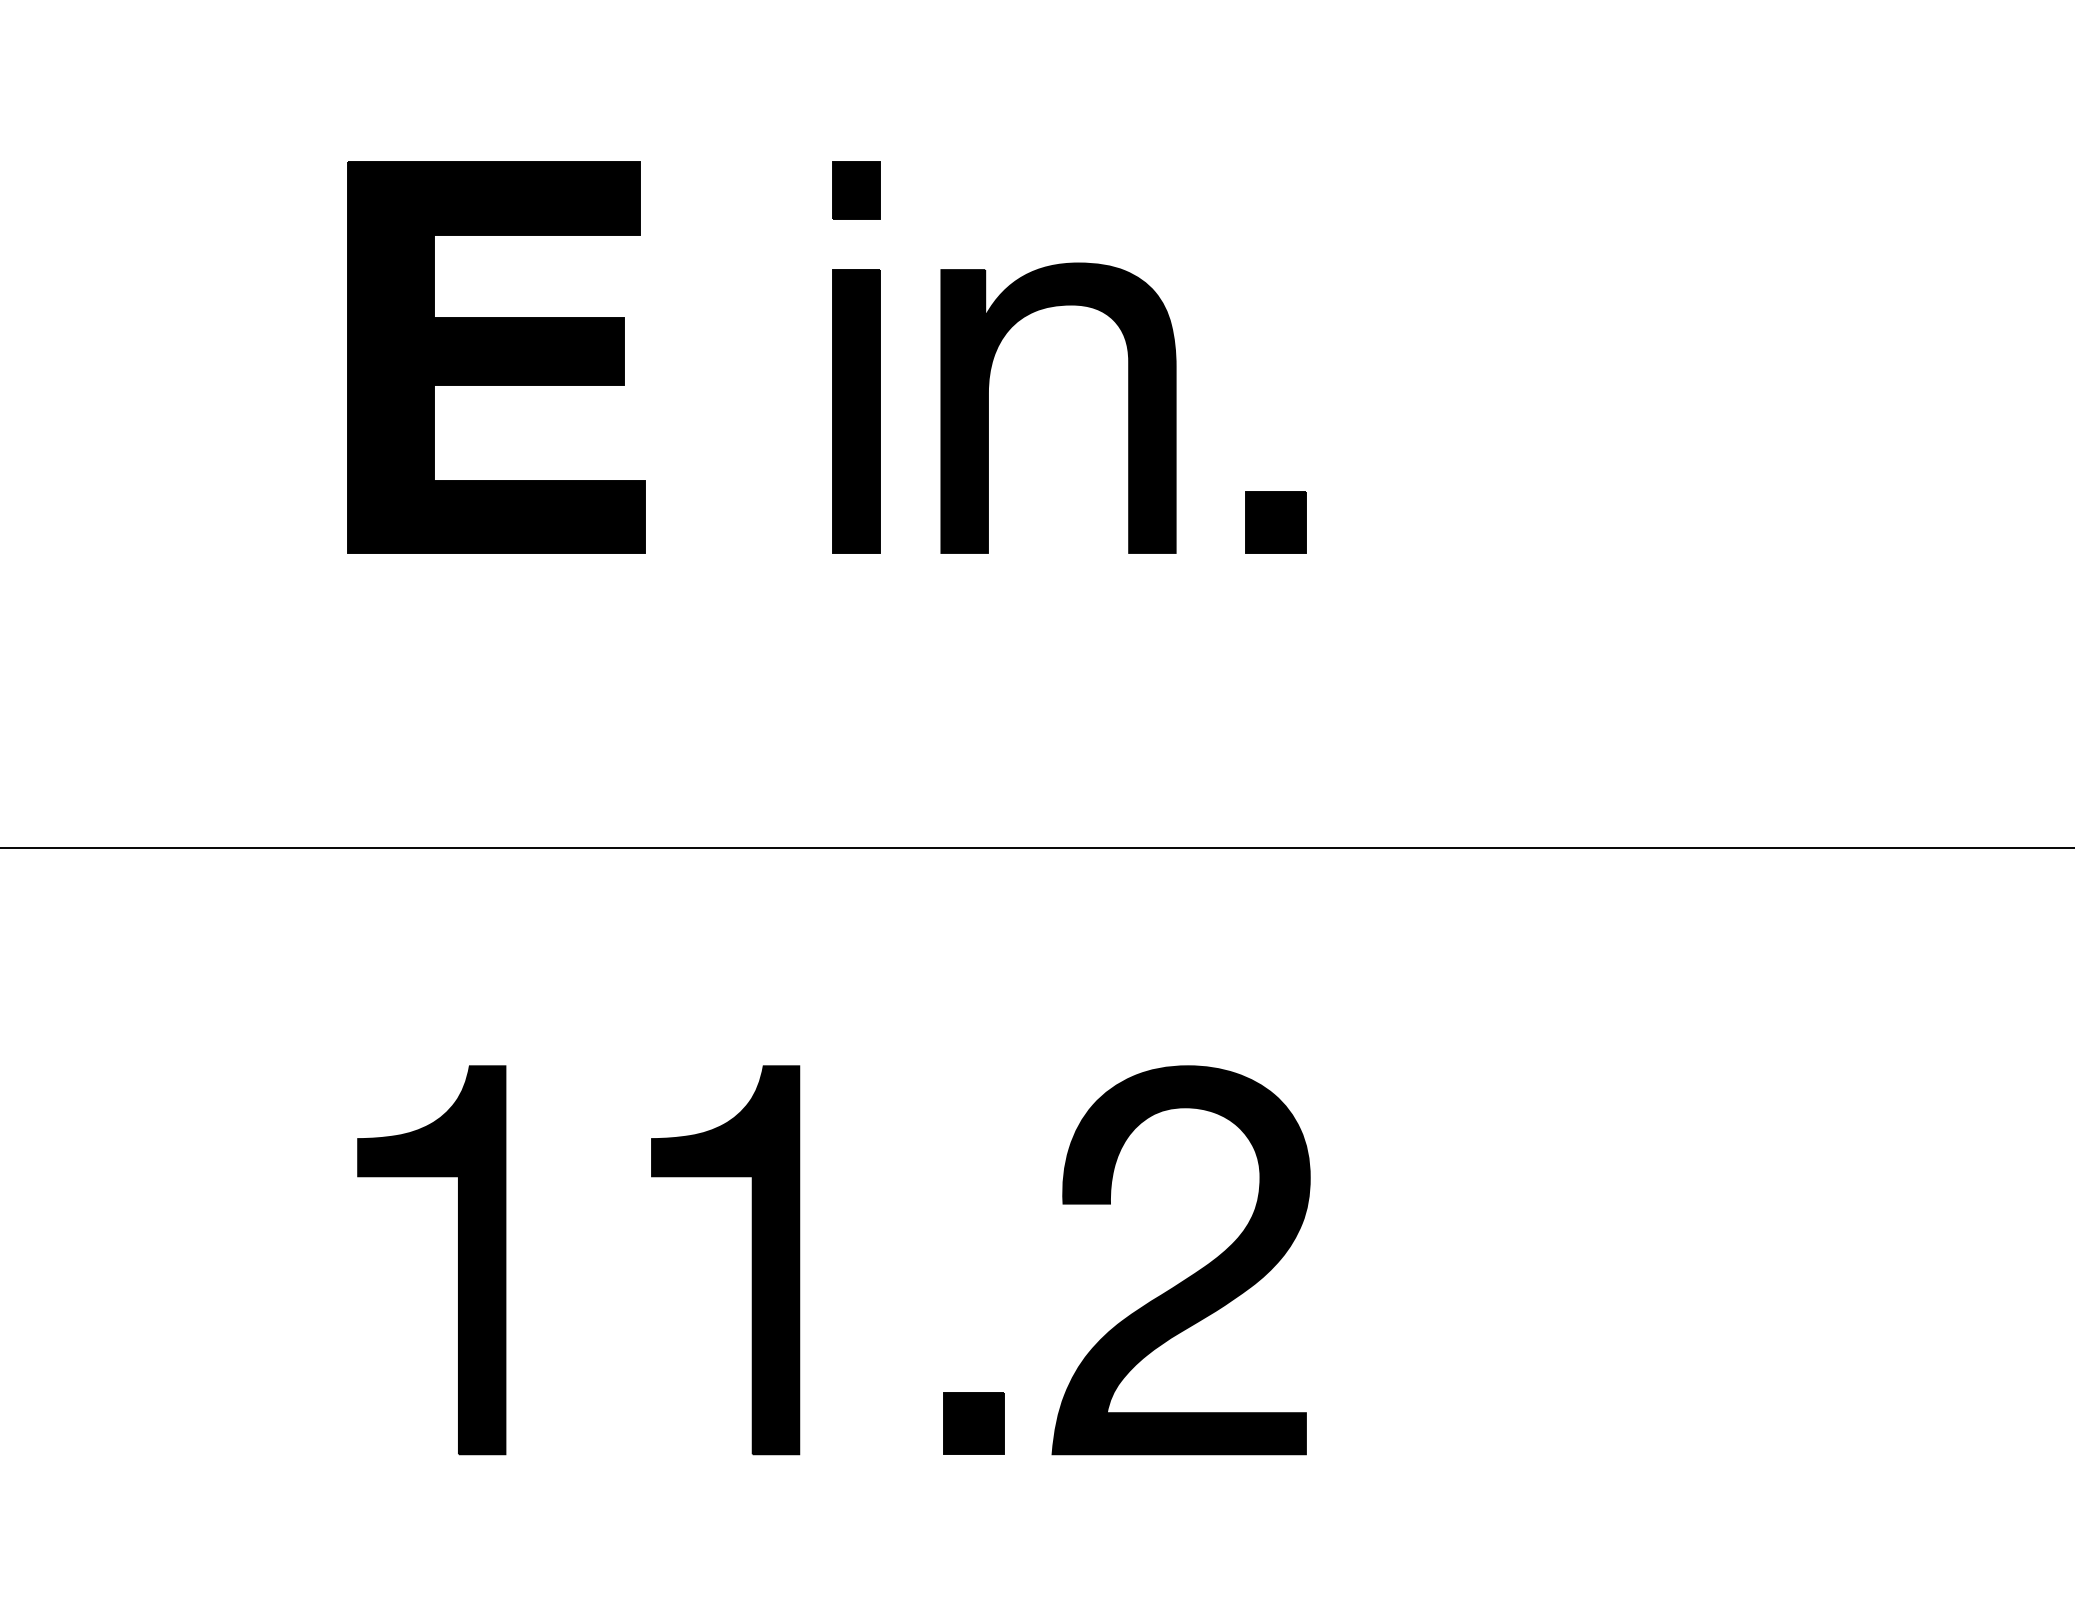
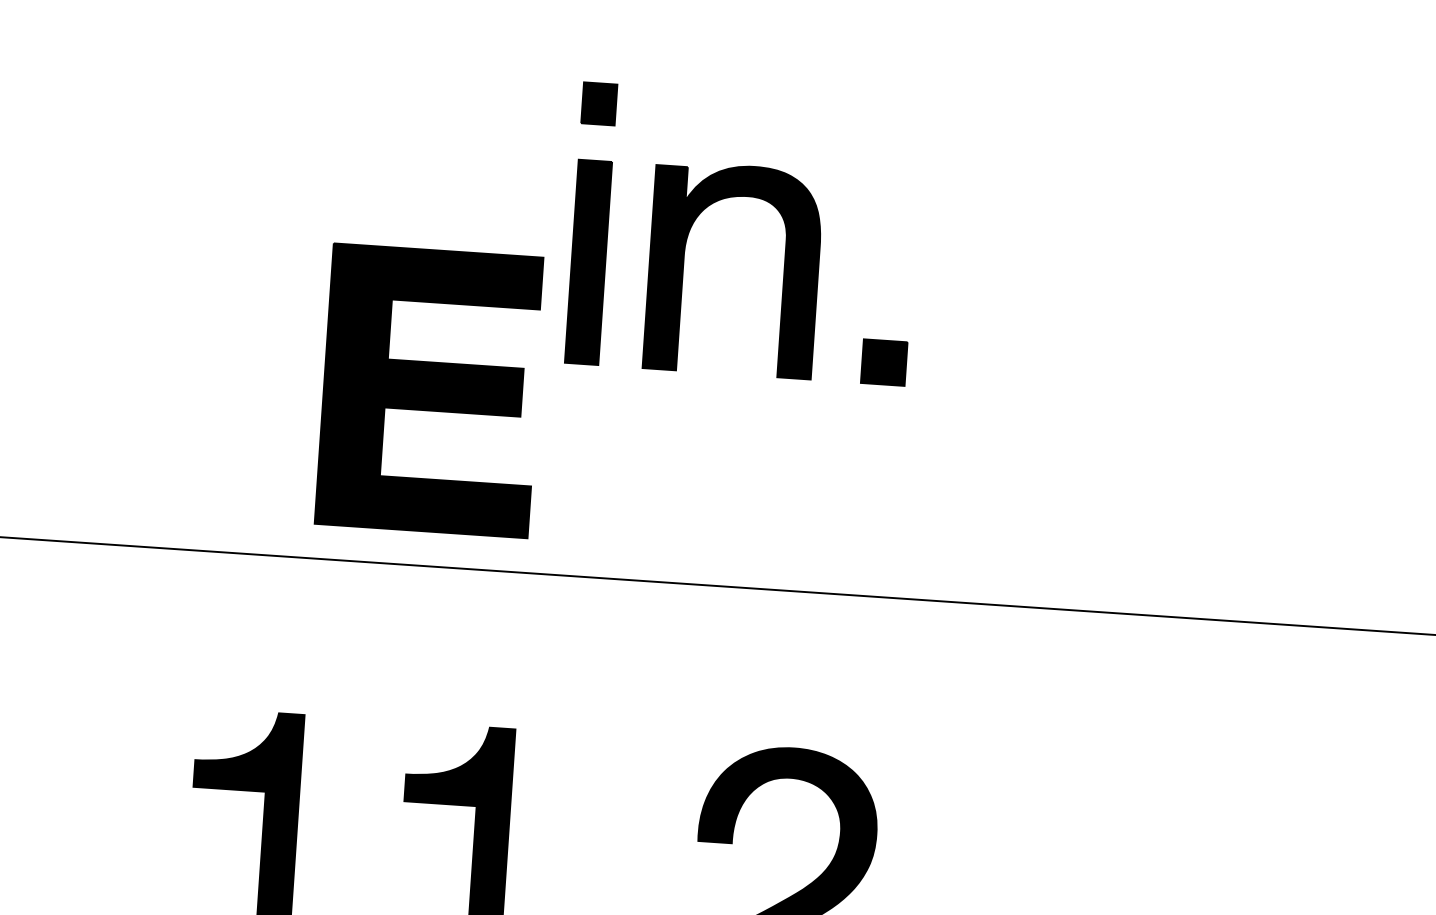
part: (496, 357) -> (430, 390), moved

